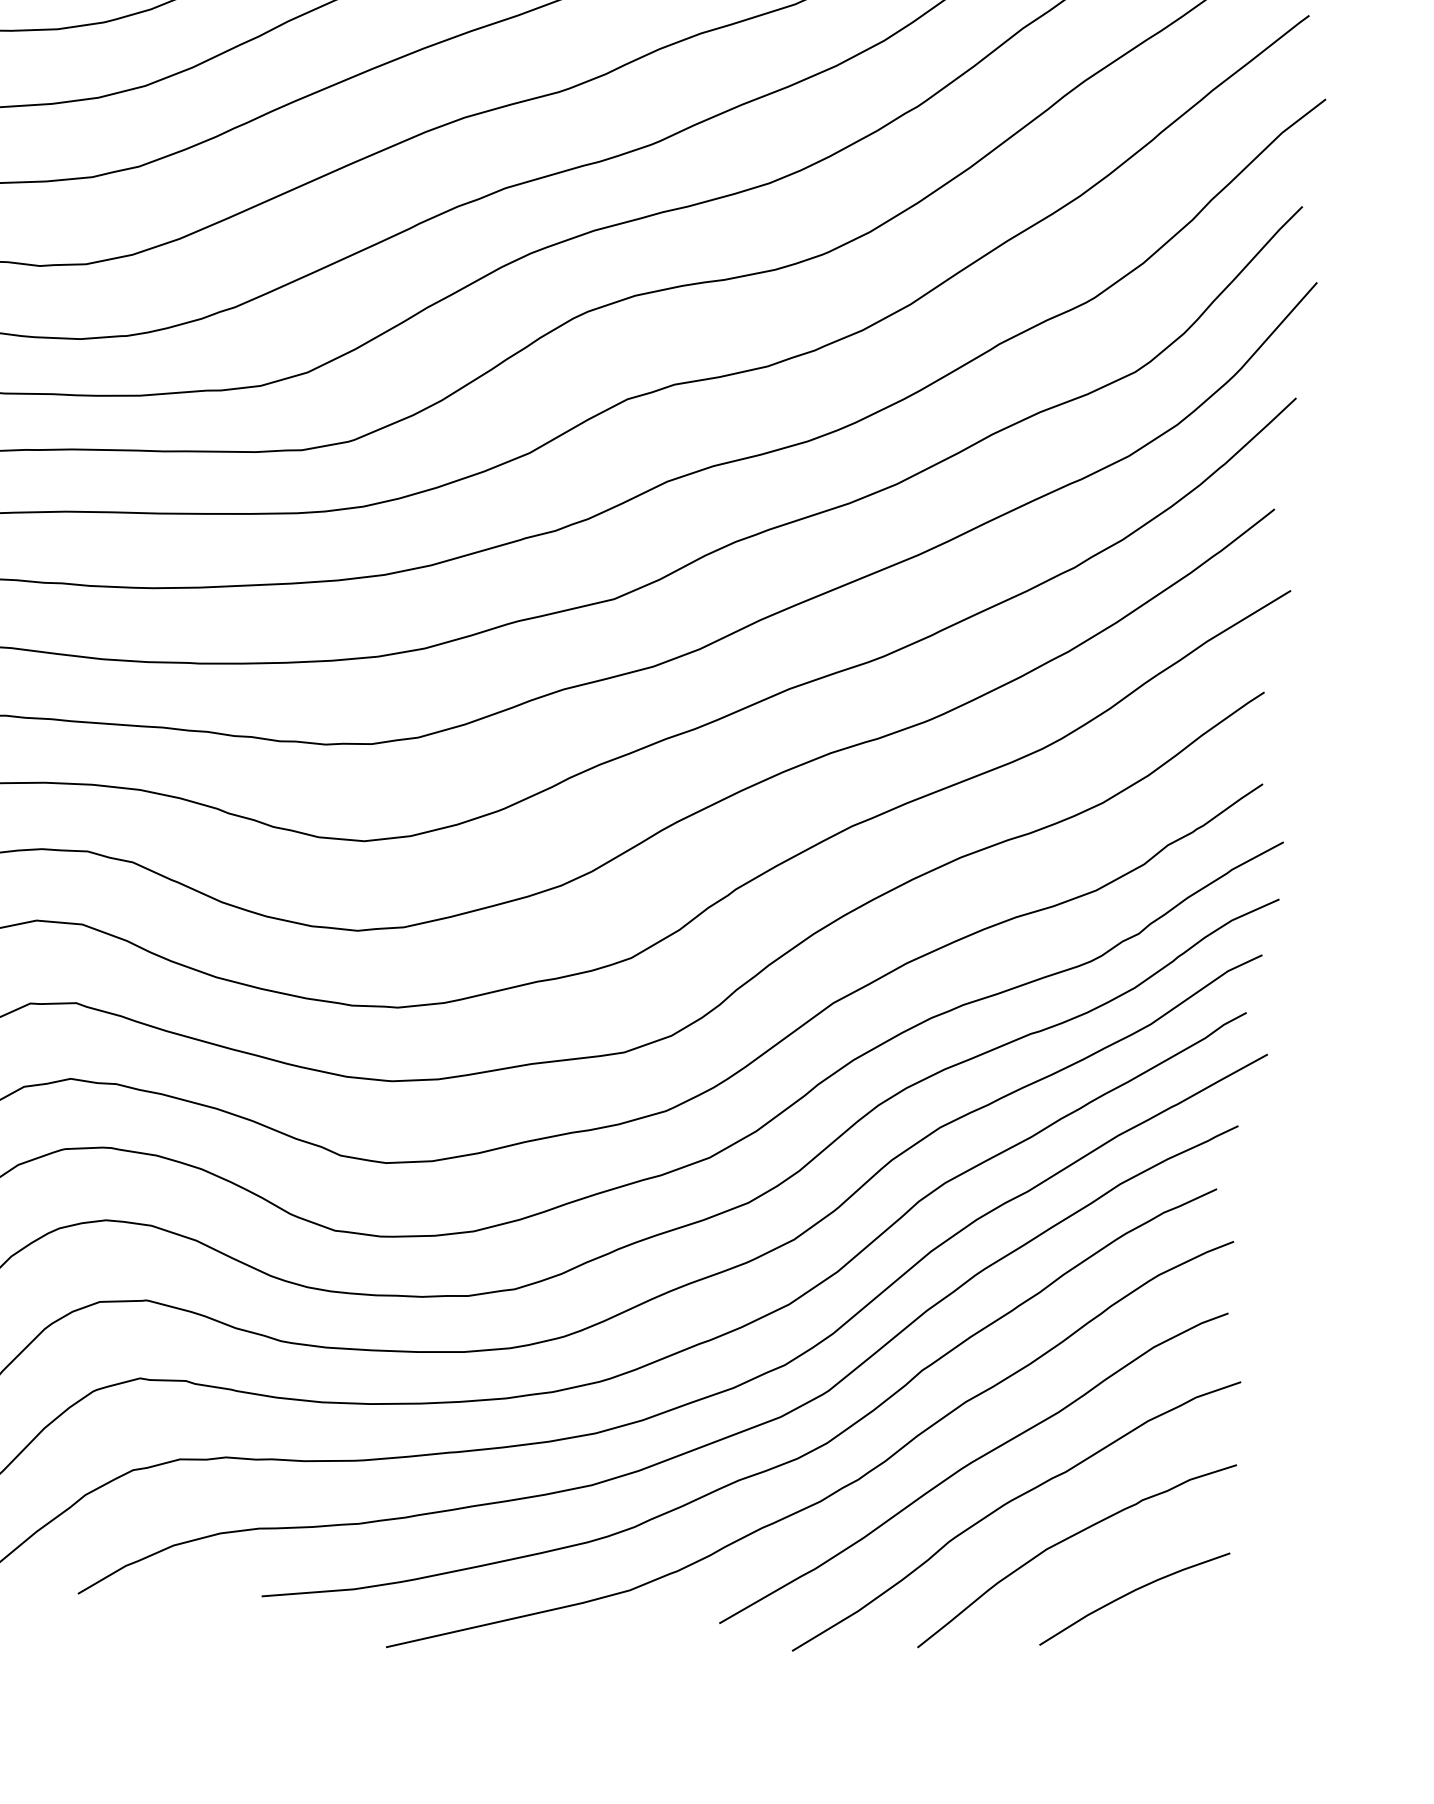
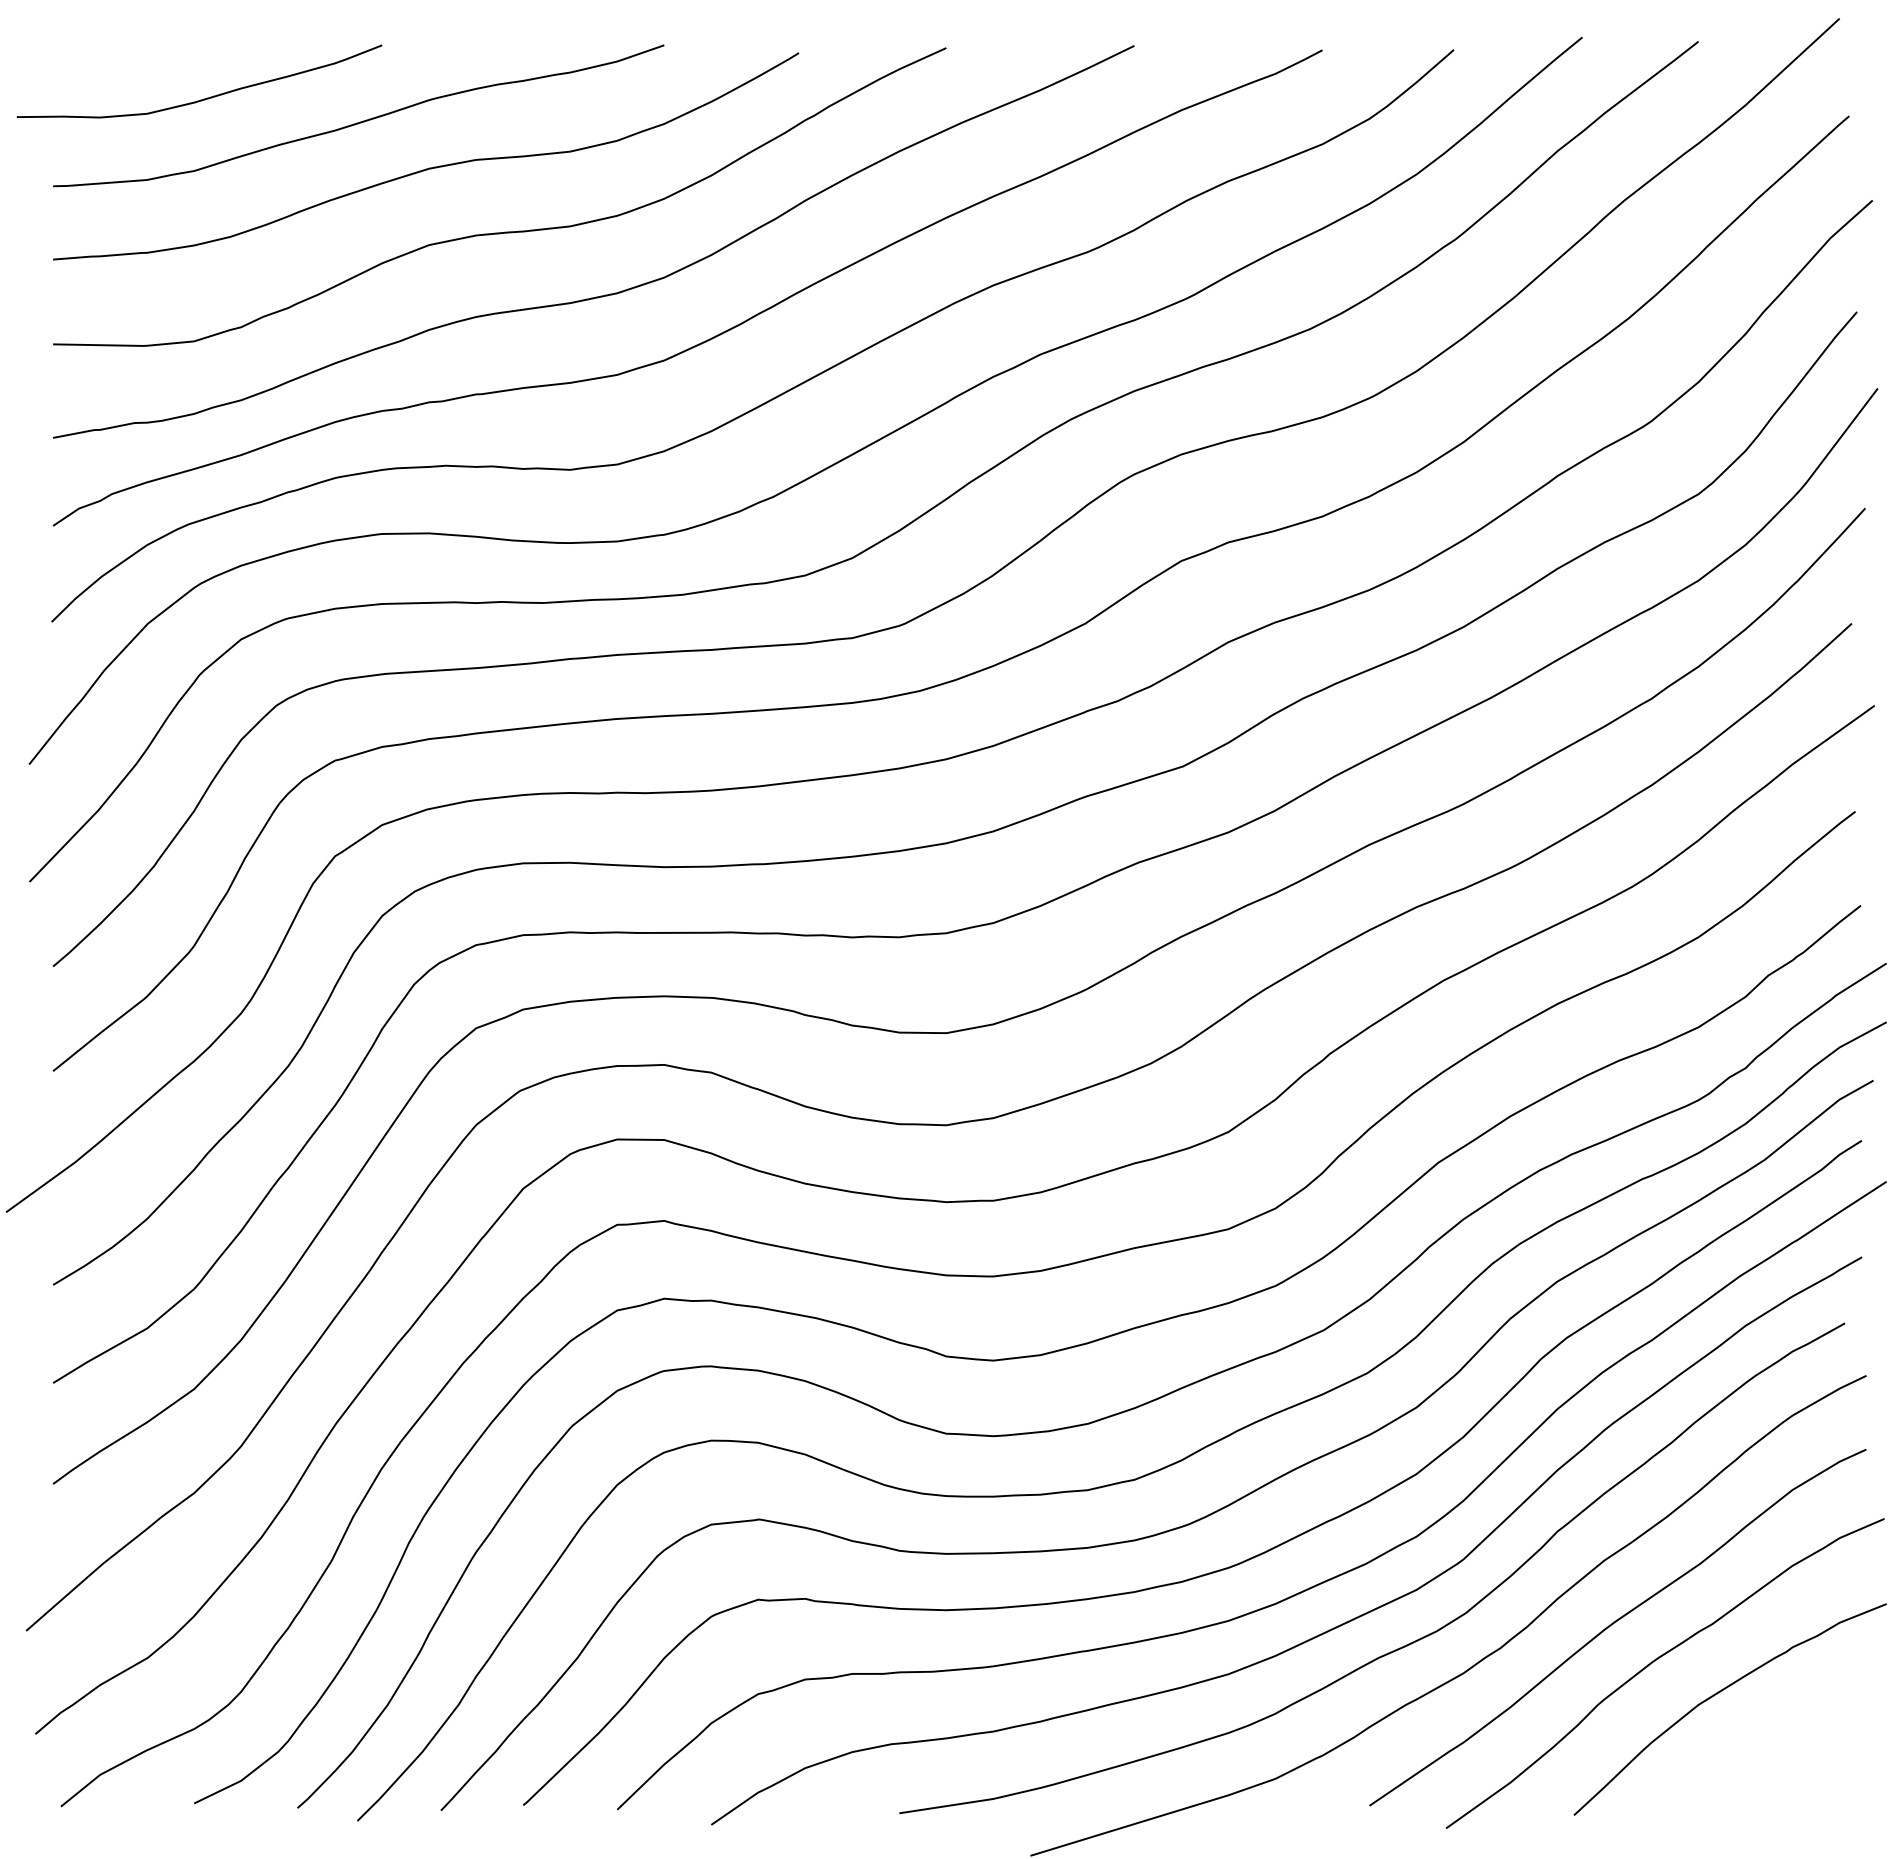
curve: (1131, 1593) -> (1788, 1743), removed

